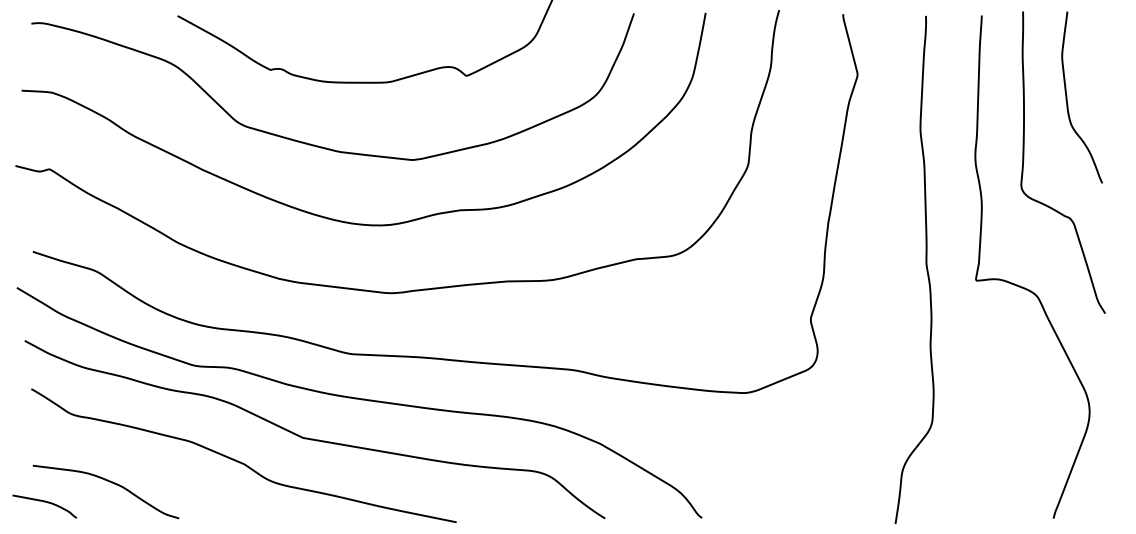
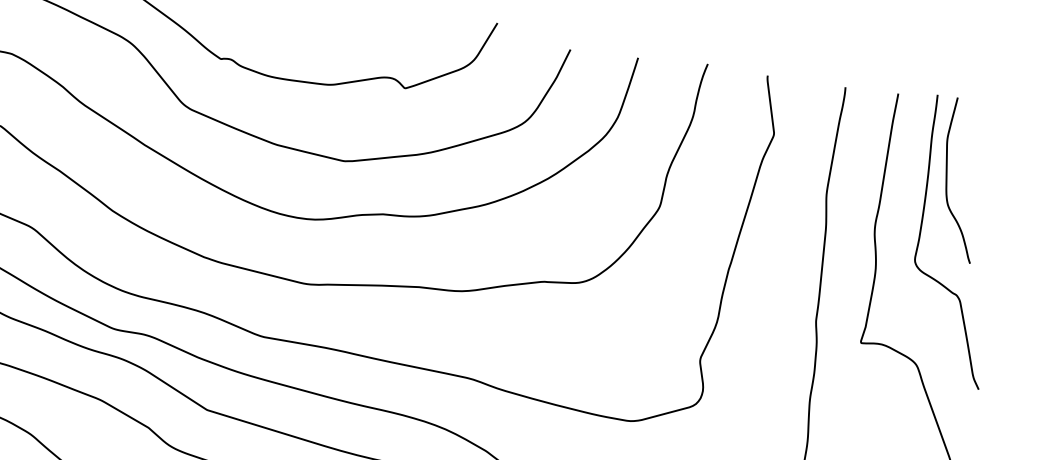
curve: (1067, 97) -> (947, 178), moved

